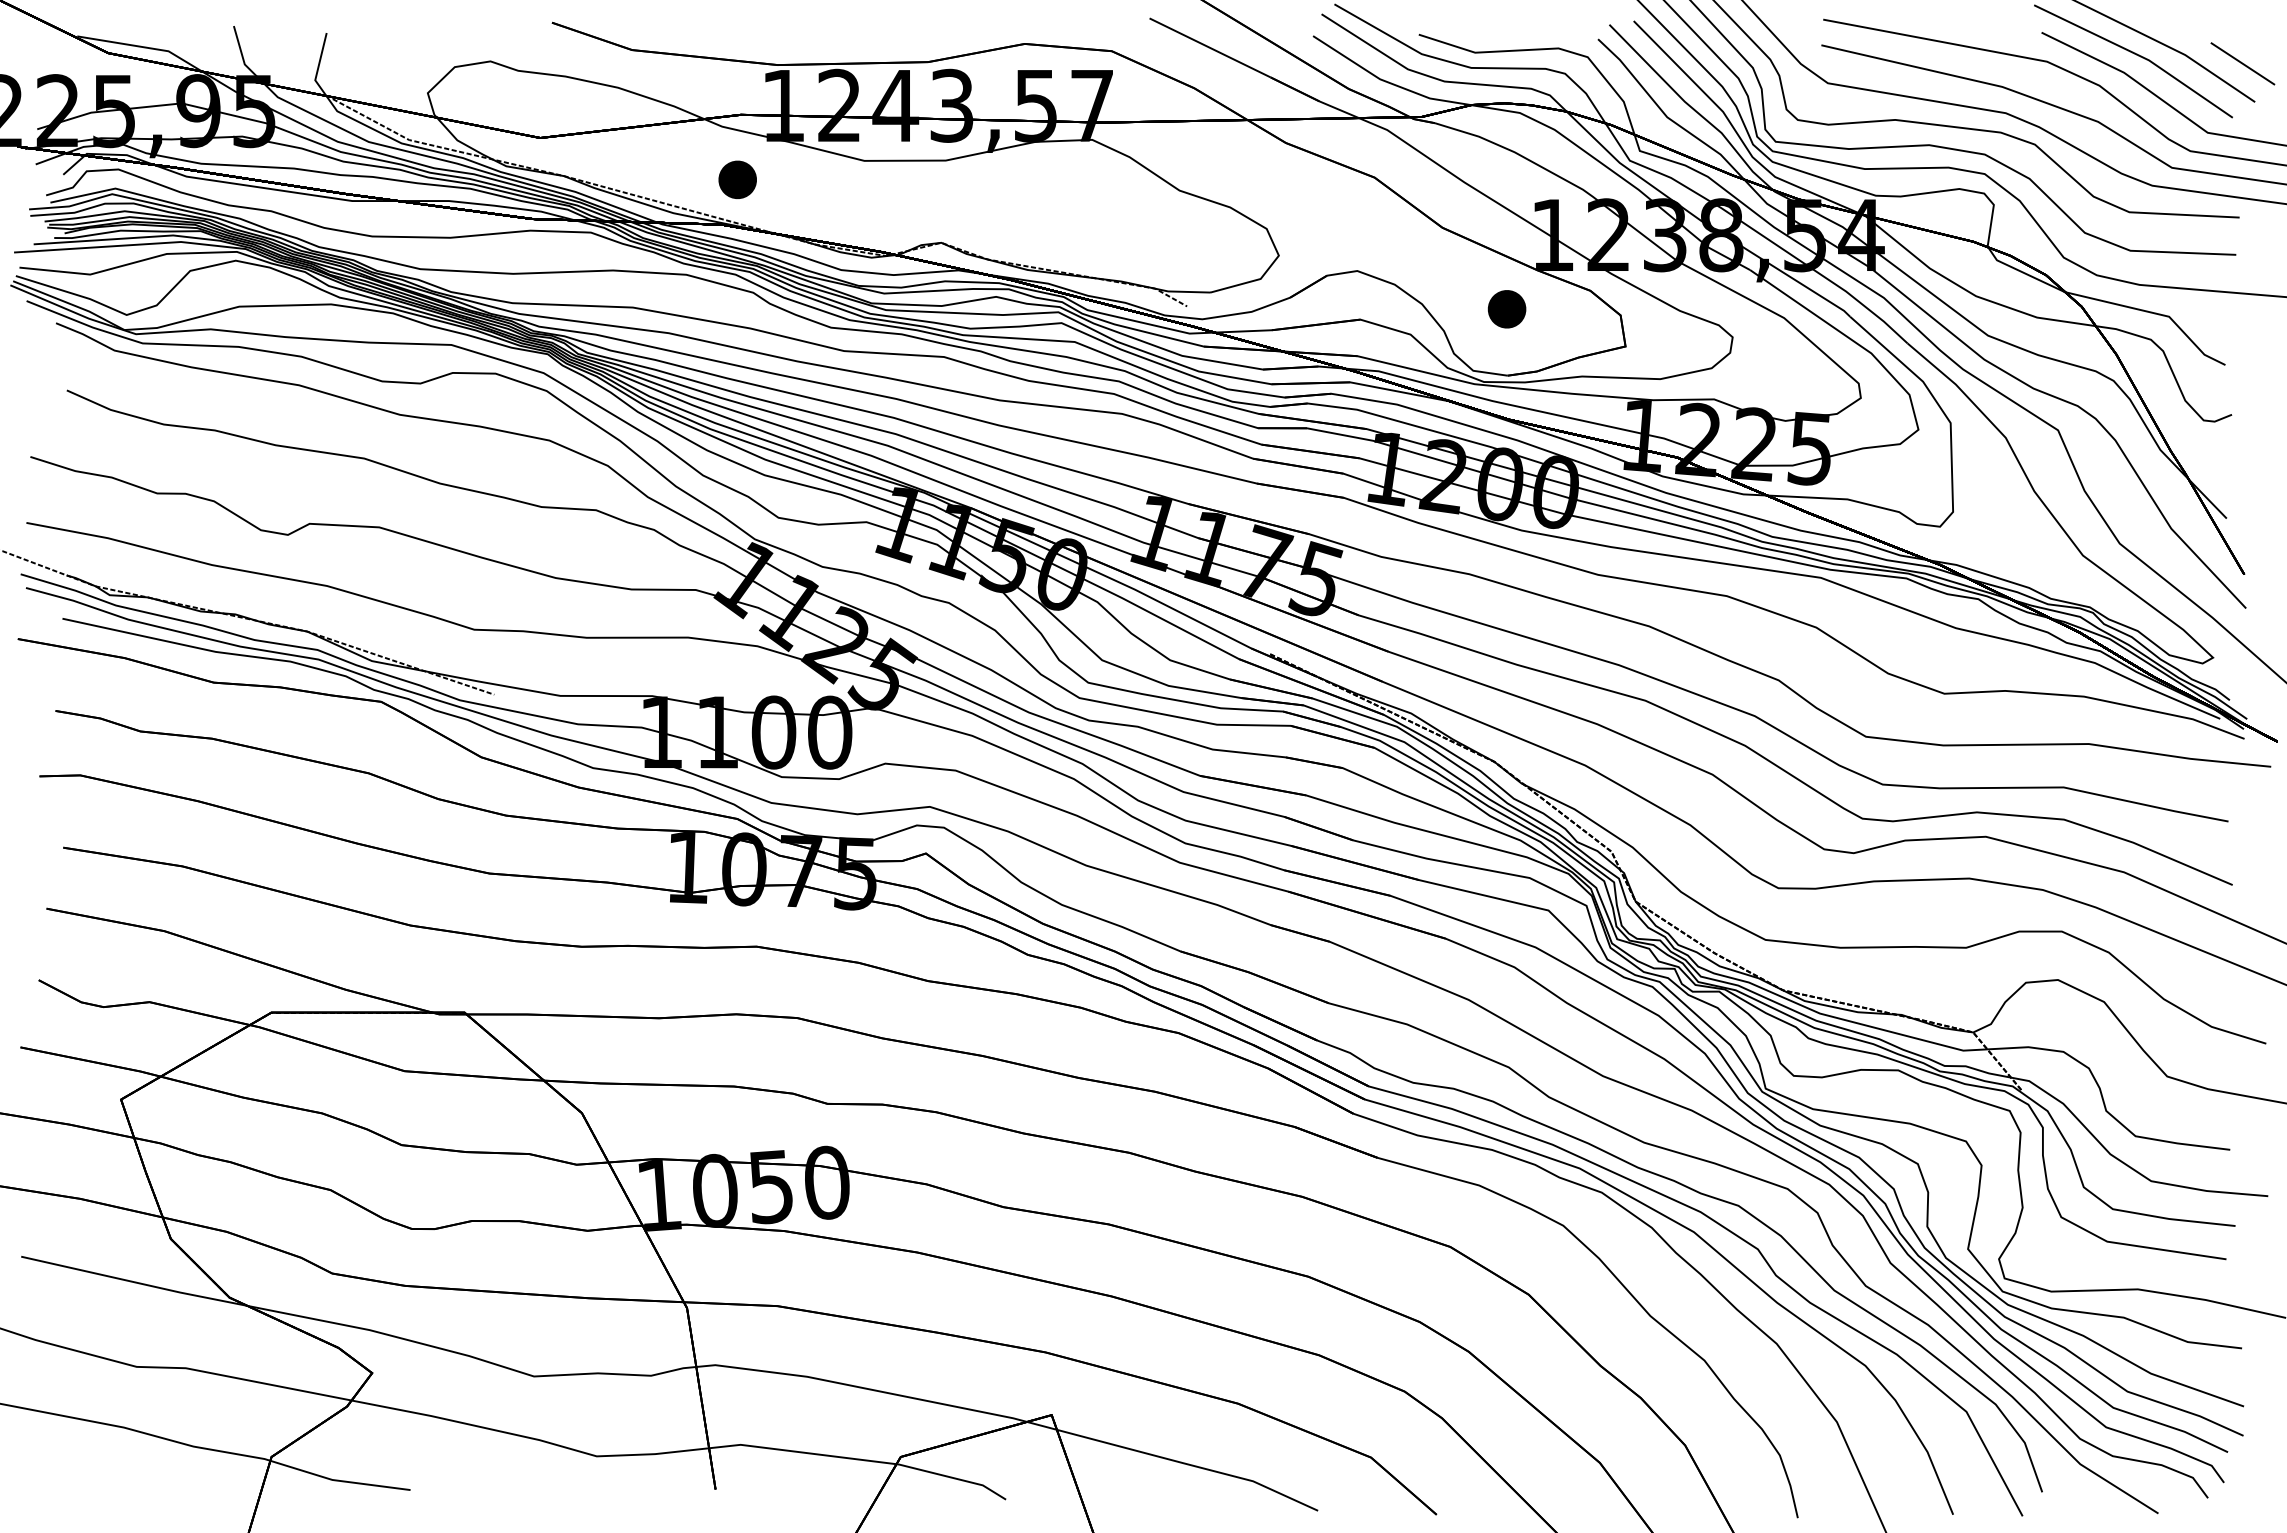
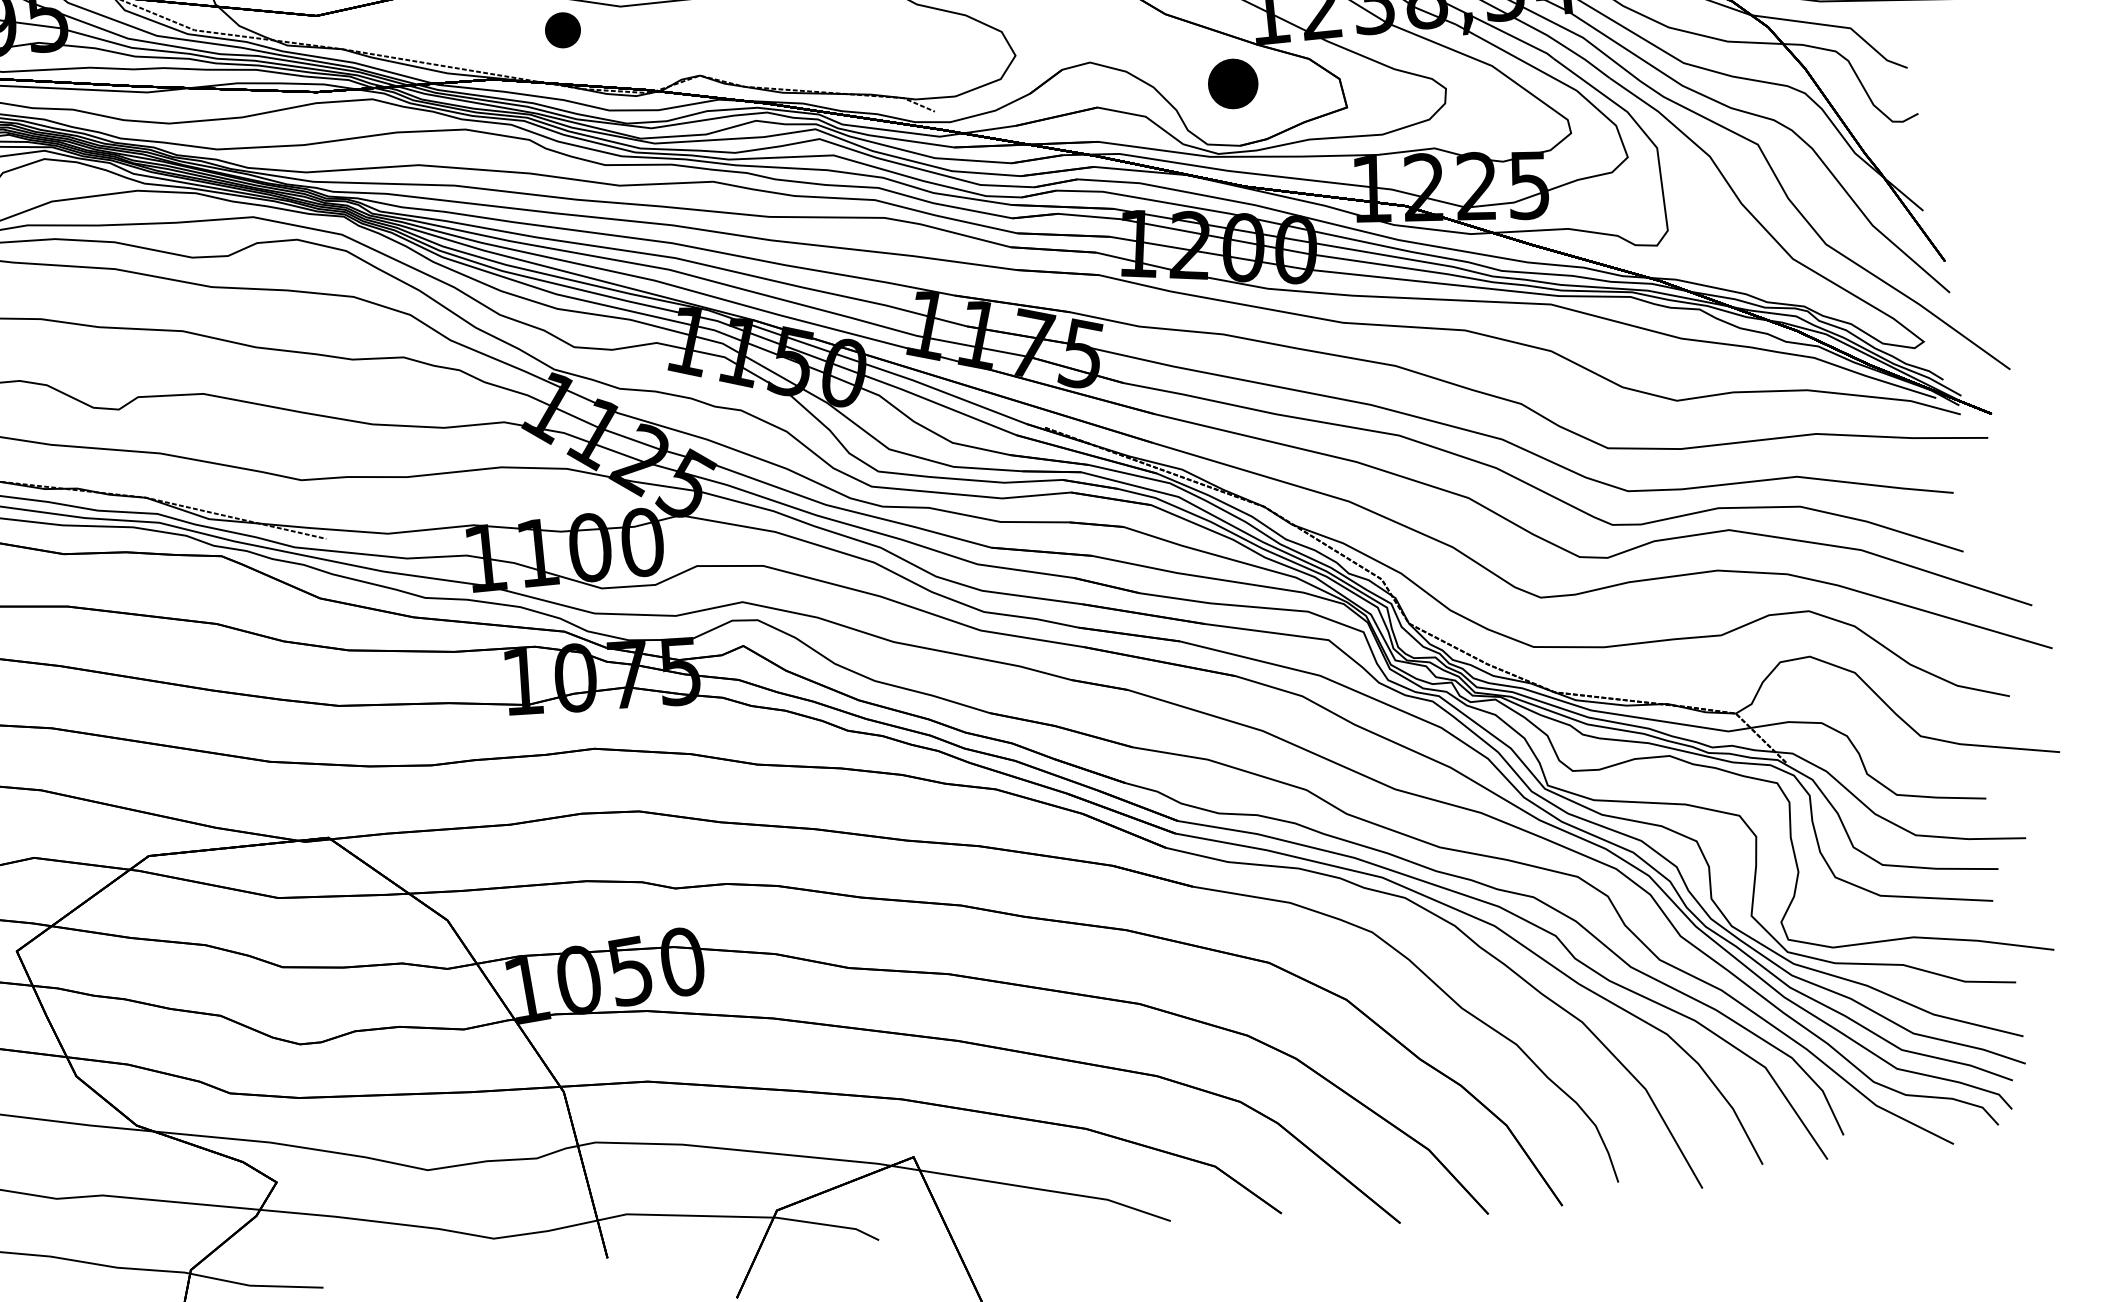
part: (737, 179) -> (562, 29), moved
part: (1506, 309) -> (1232, 84), size x1.4

